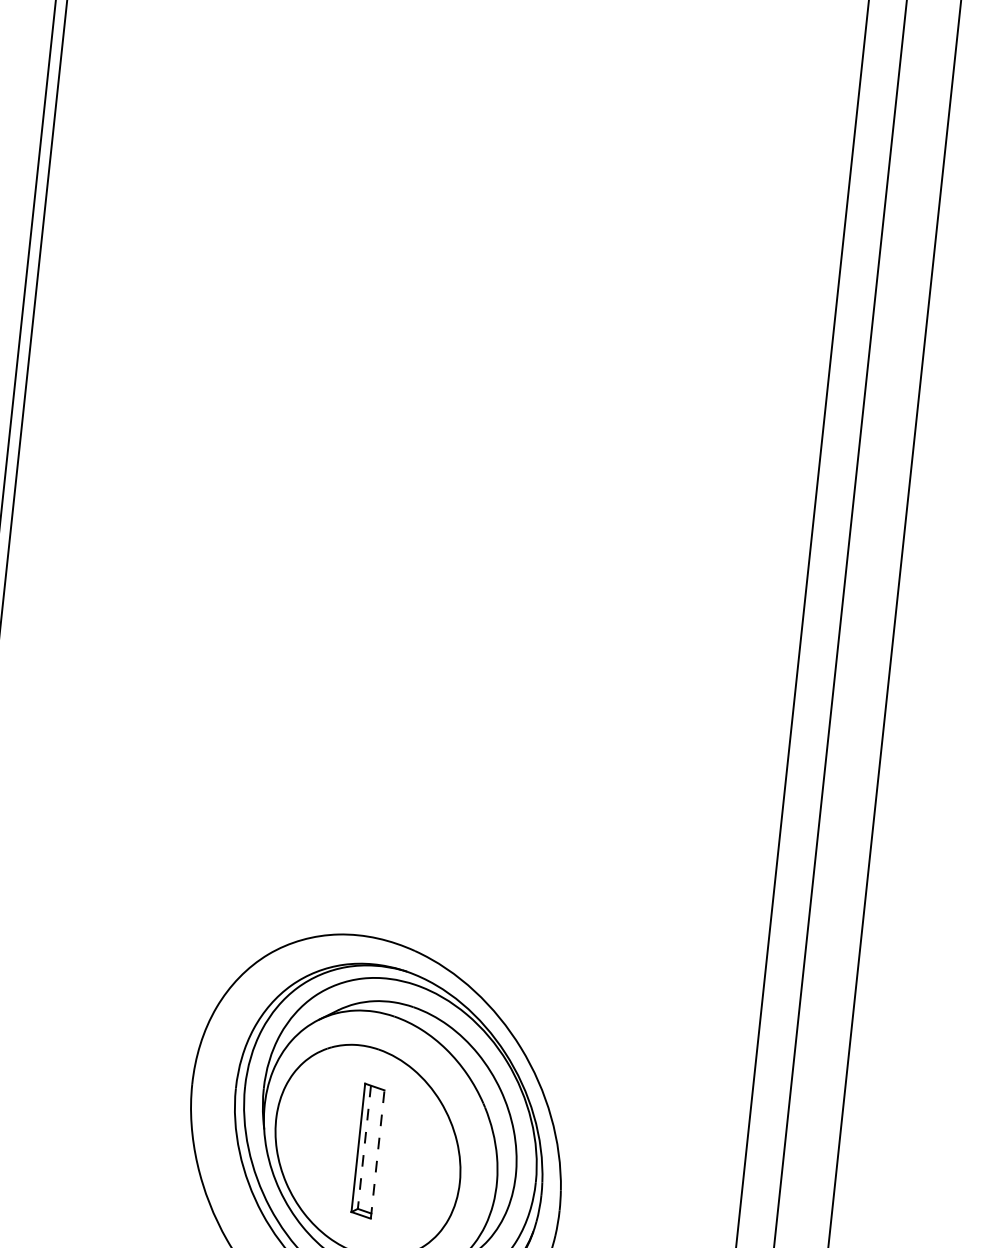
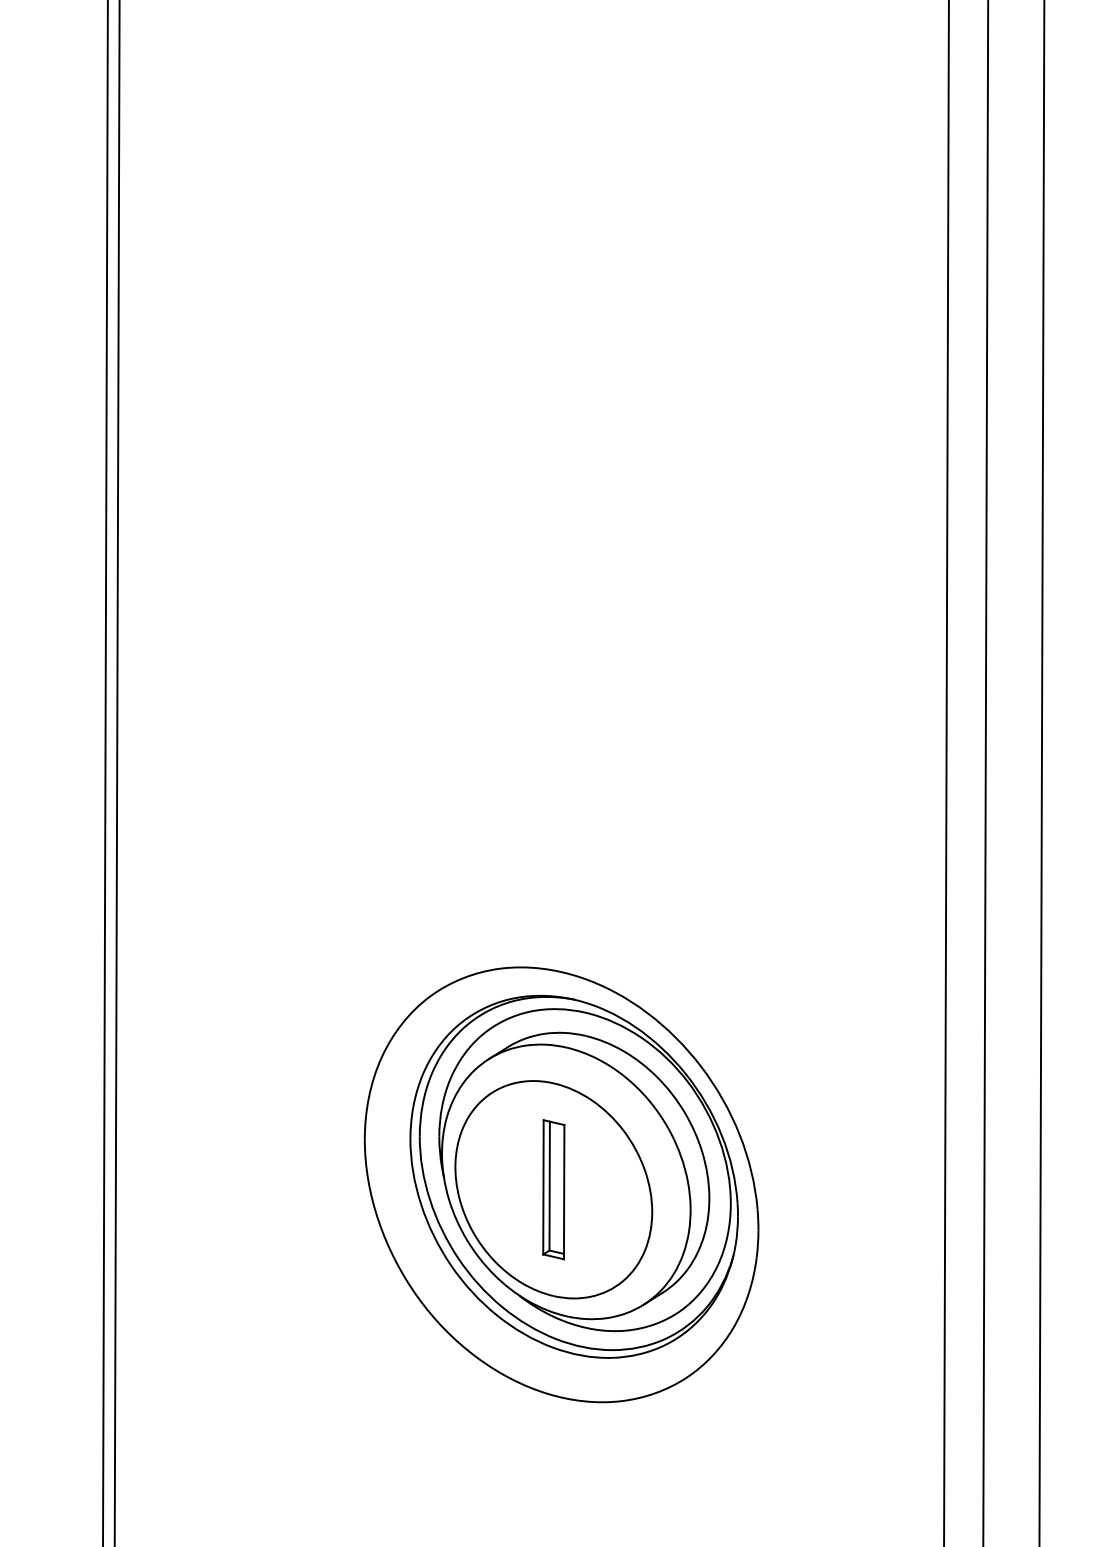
line: (364, 1147) -> (549, 1186), dashed -> solid
line: (378, 1153) -> (564, 1191), dashed -> solid

